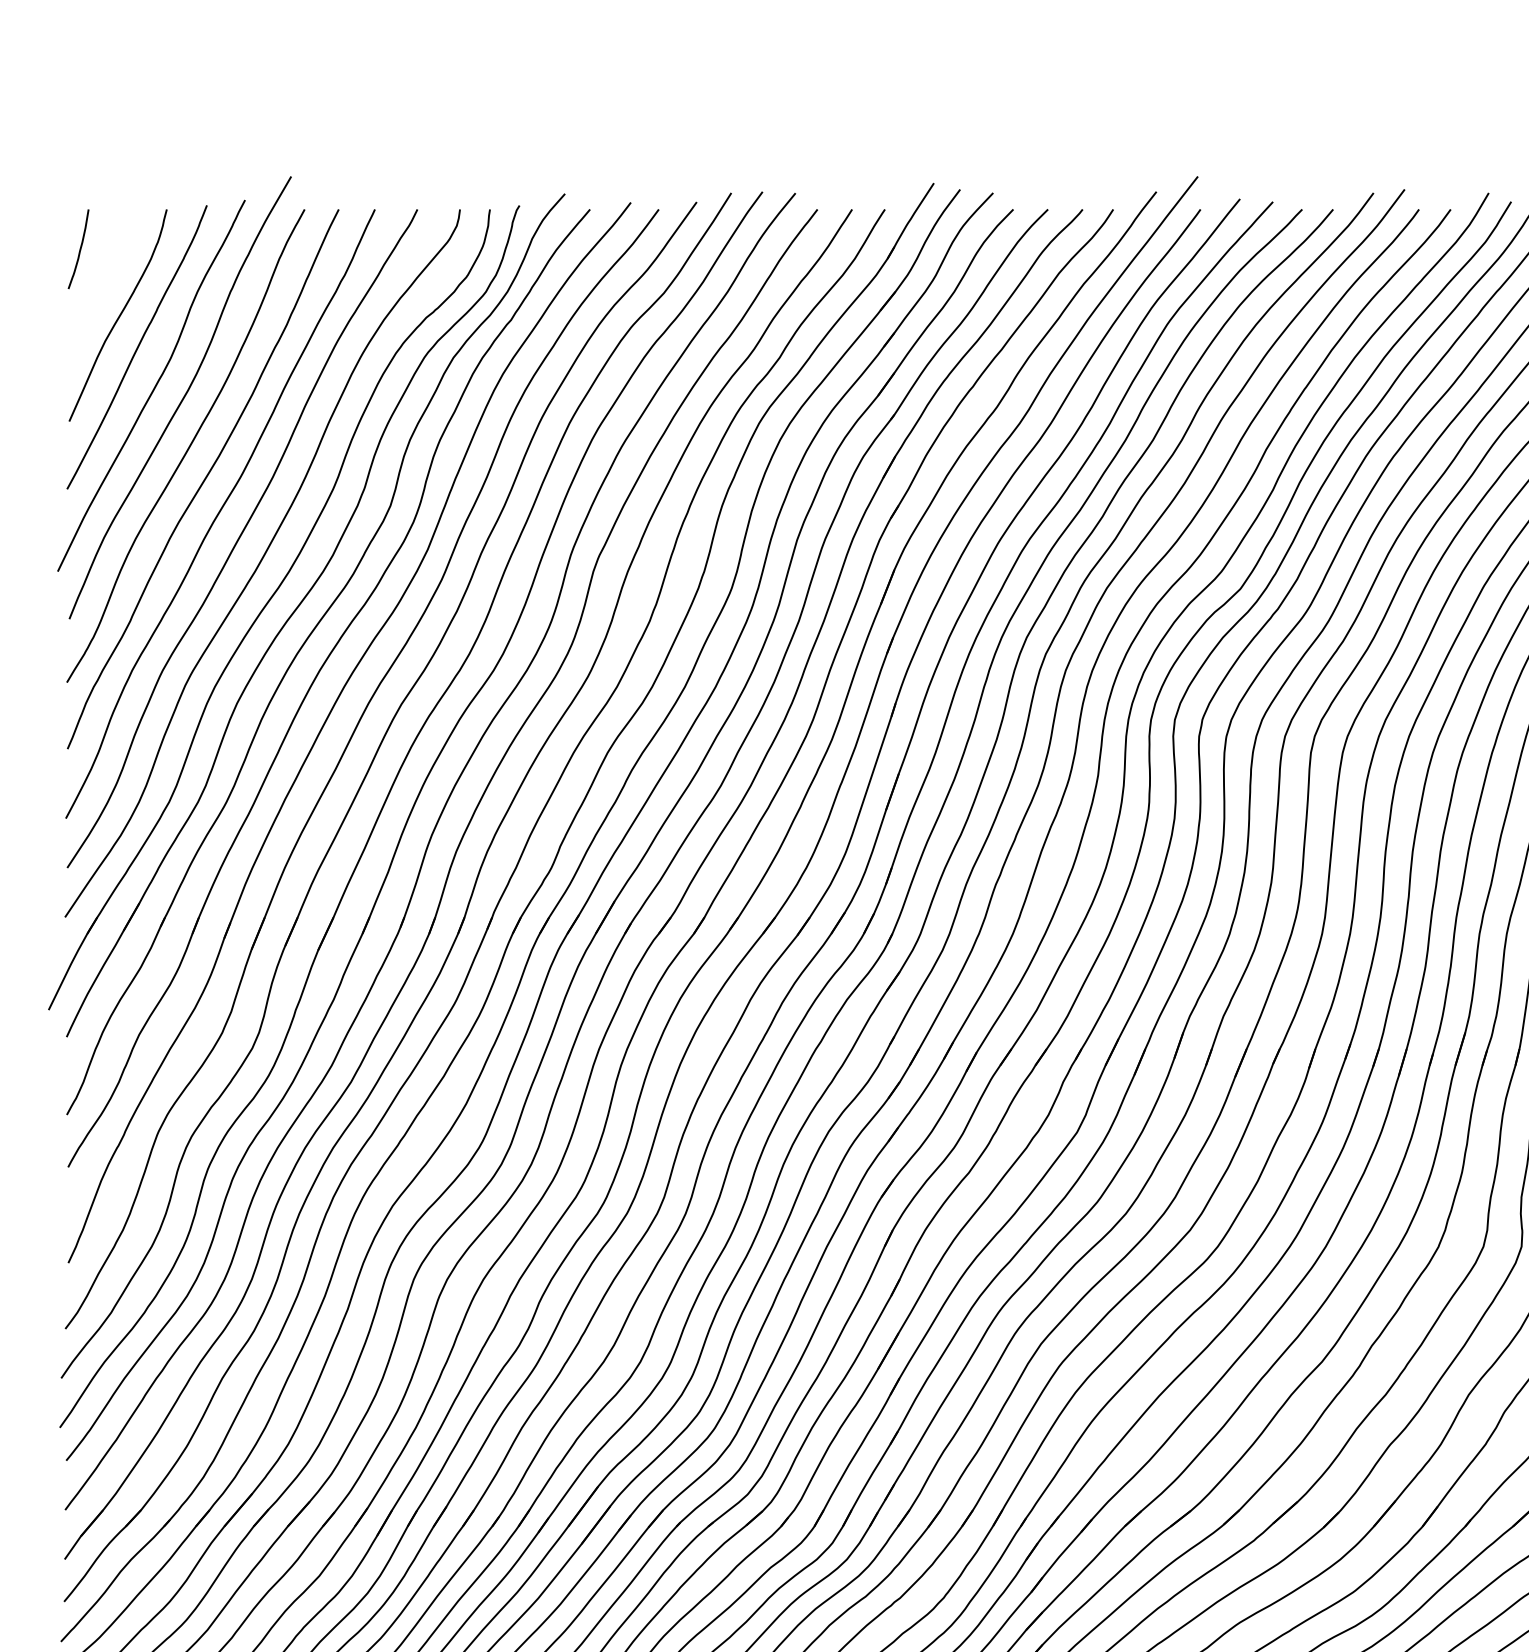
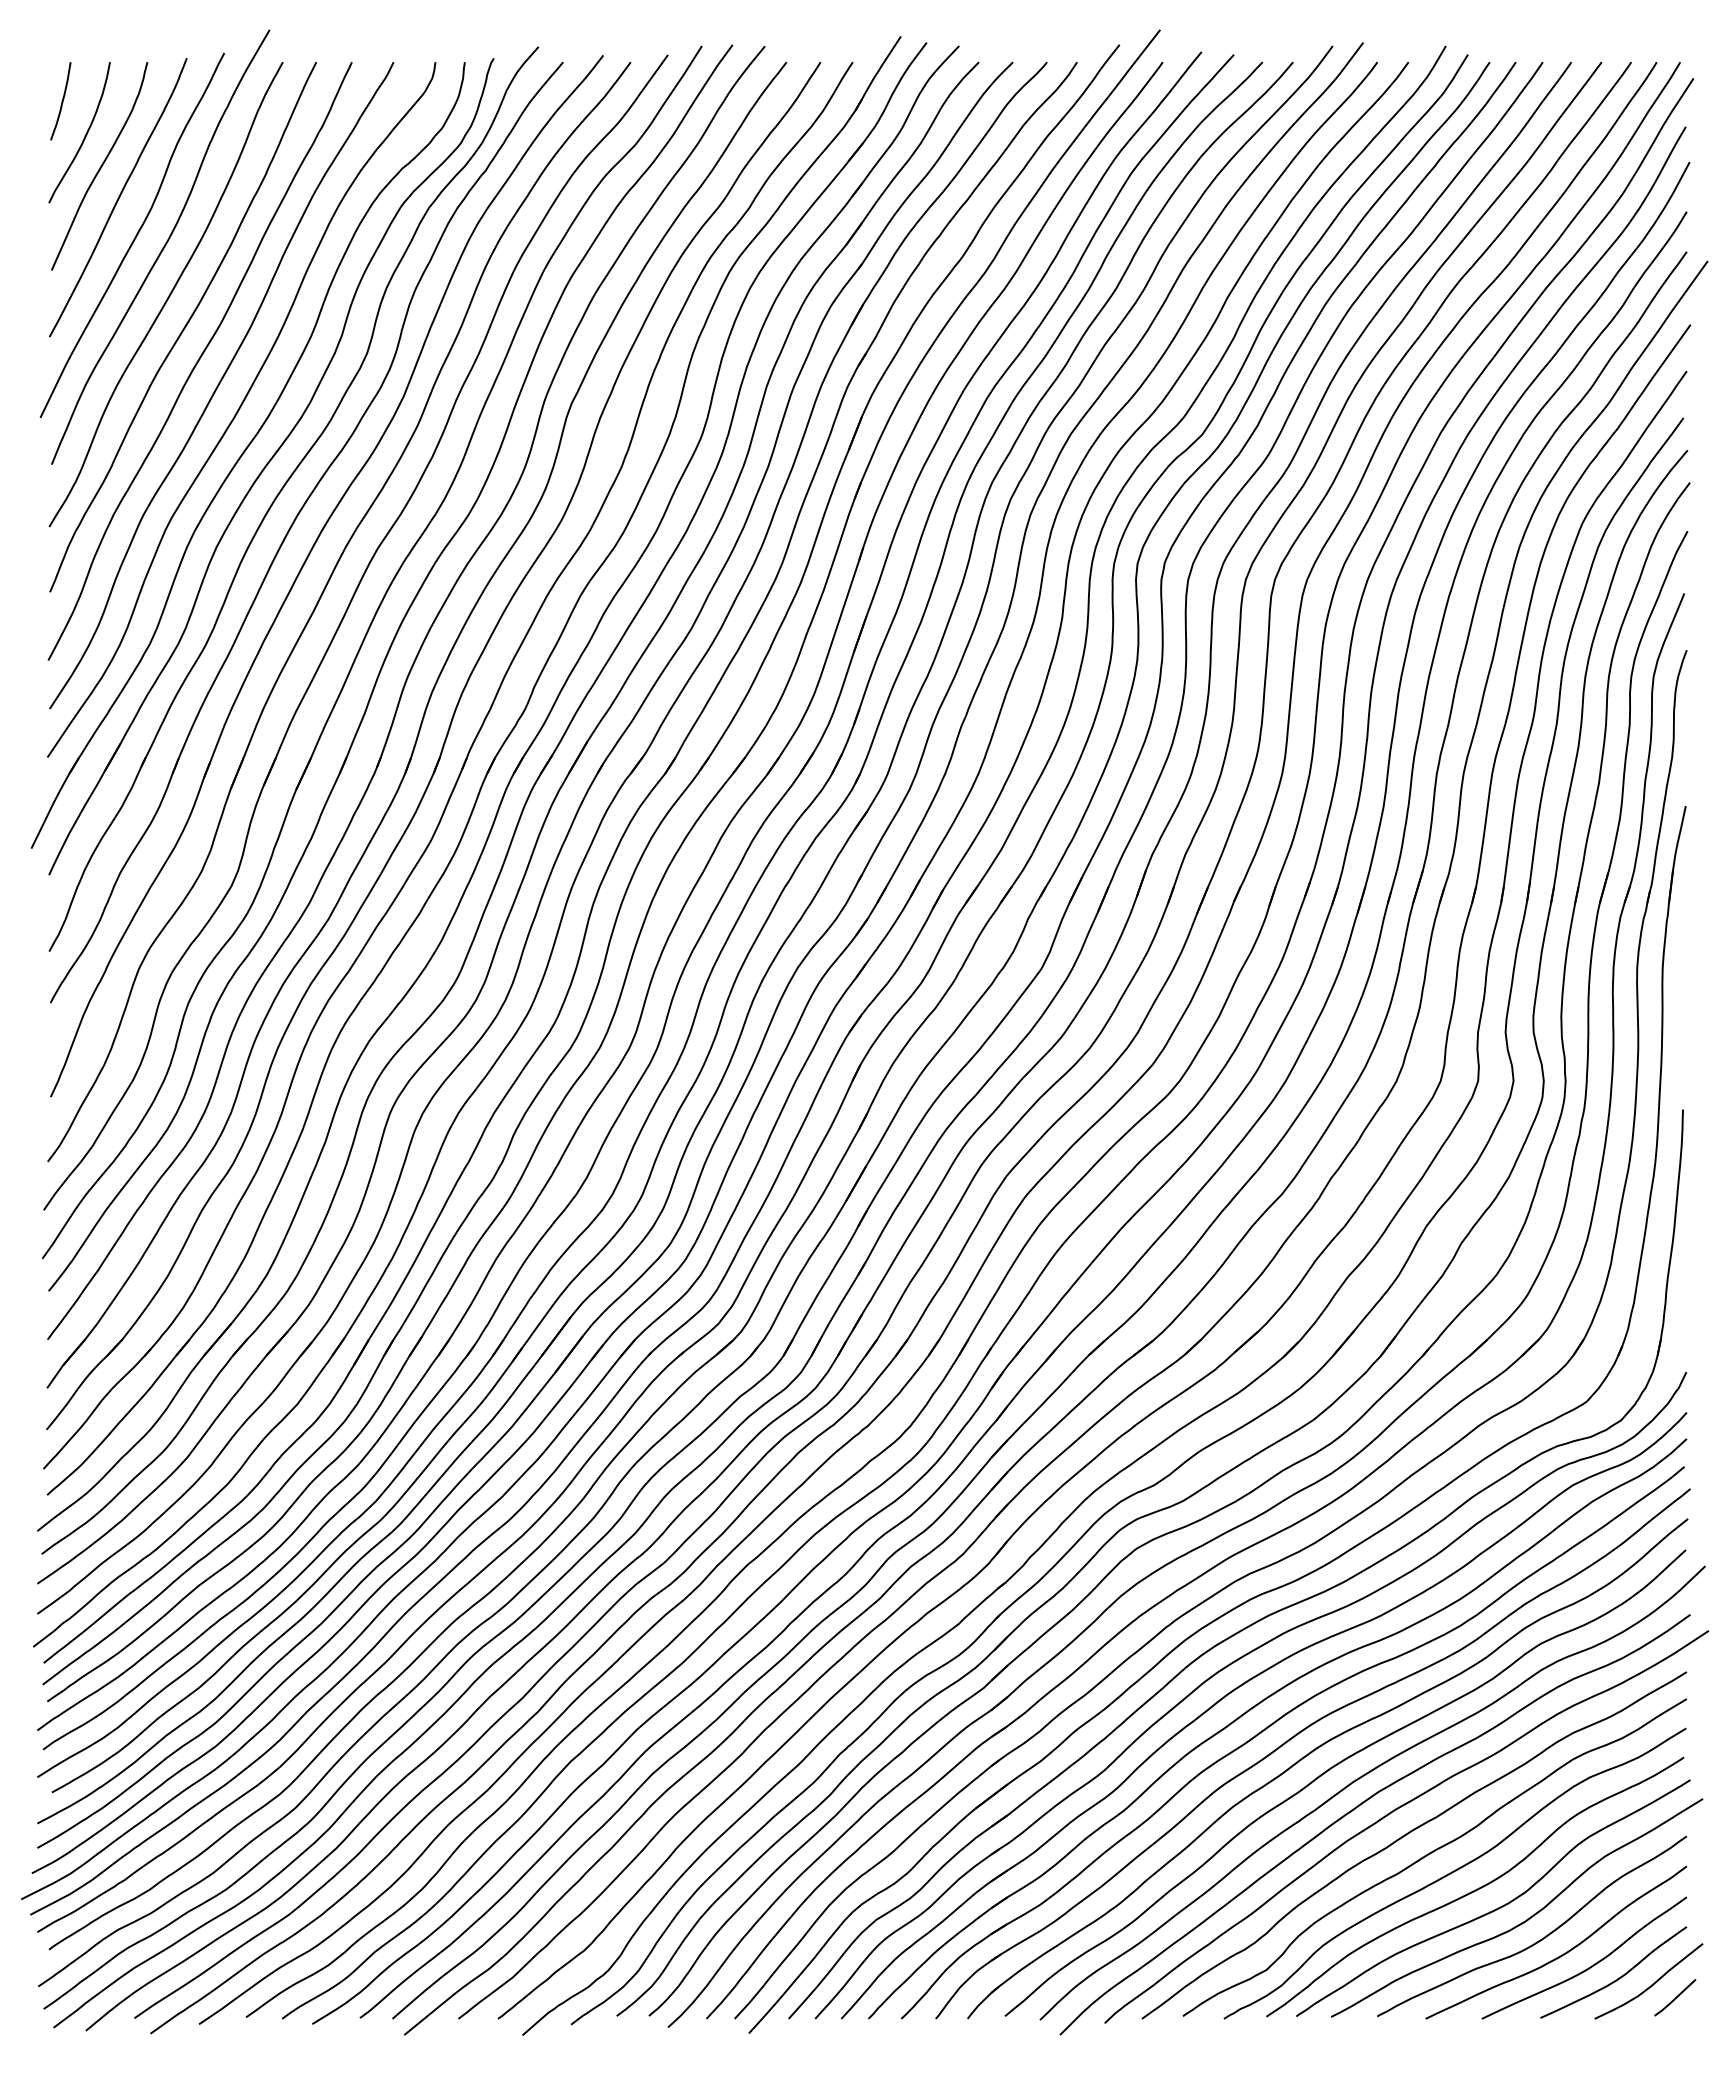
curve: (103, 282) -> (85, 133), added

